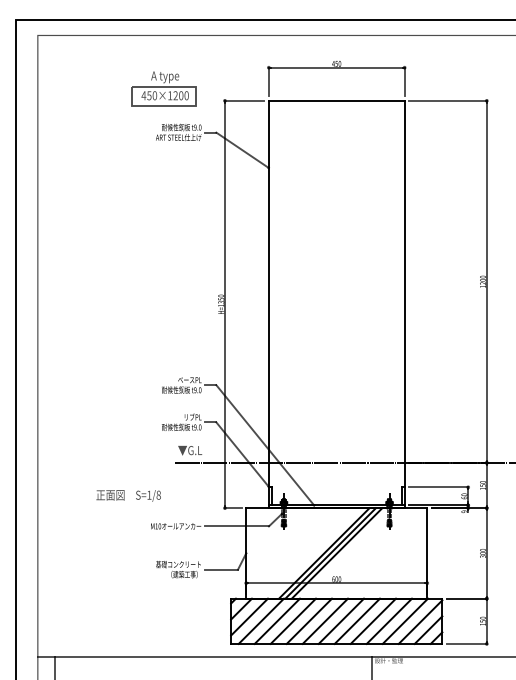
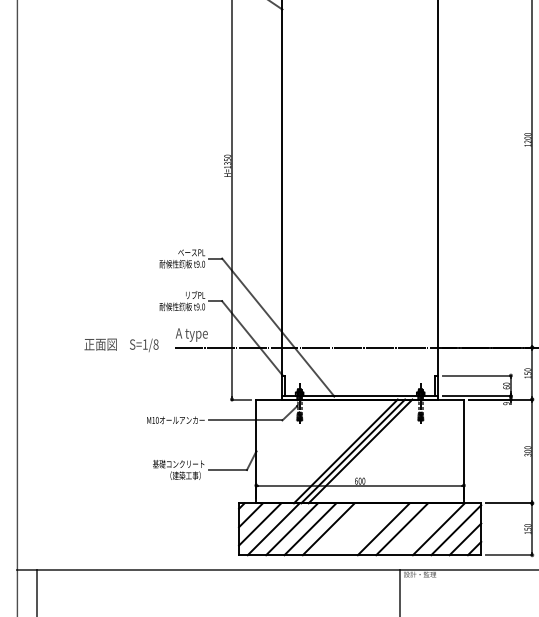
text: (189, 451) -> (191, 334), ▼G.L -> A type
text: (128, 495) -> (121, 344), moved
line: (325, 620) -> (347, 528), removed
line: (341, 620) -> (365, 528), removed
line: (389, 620) -> (420, 528), removed

